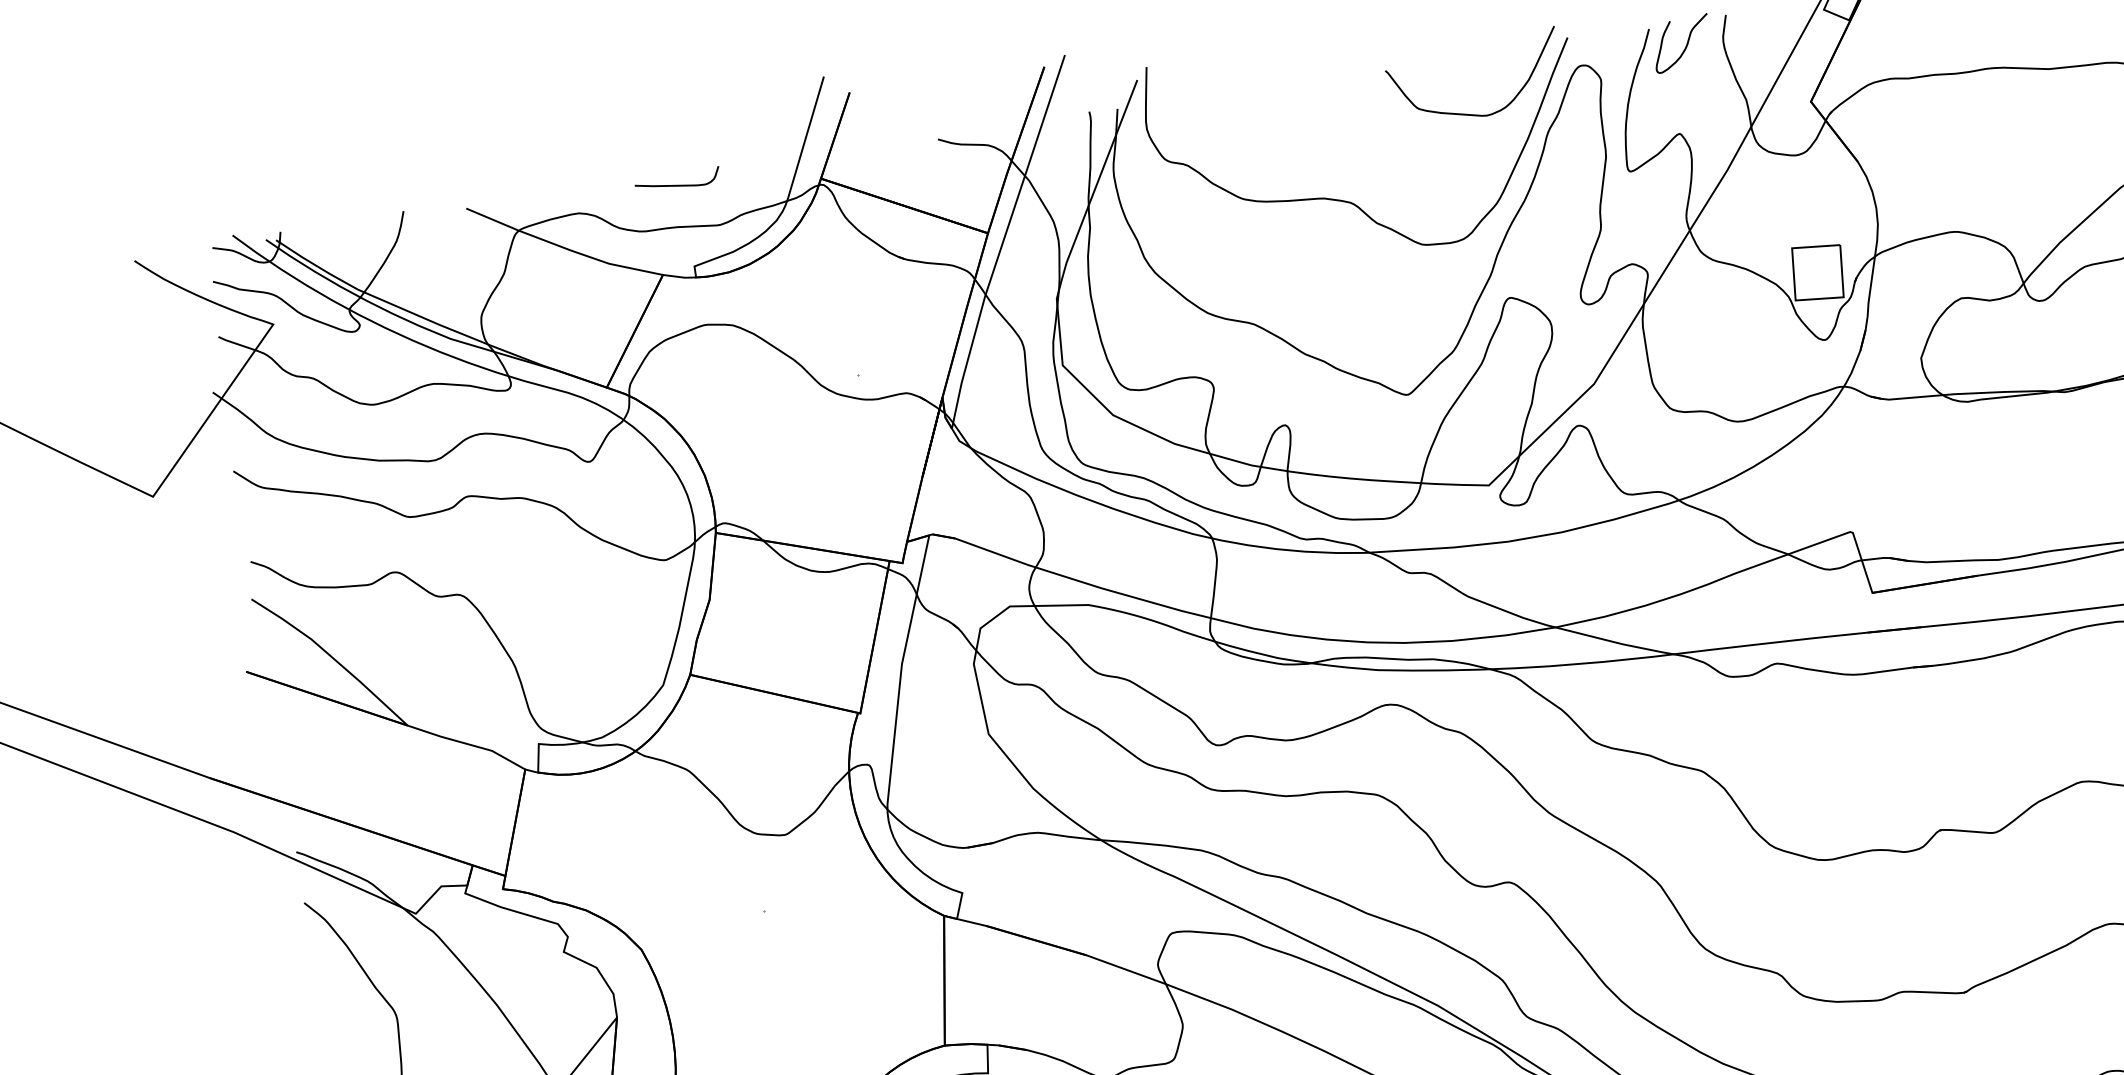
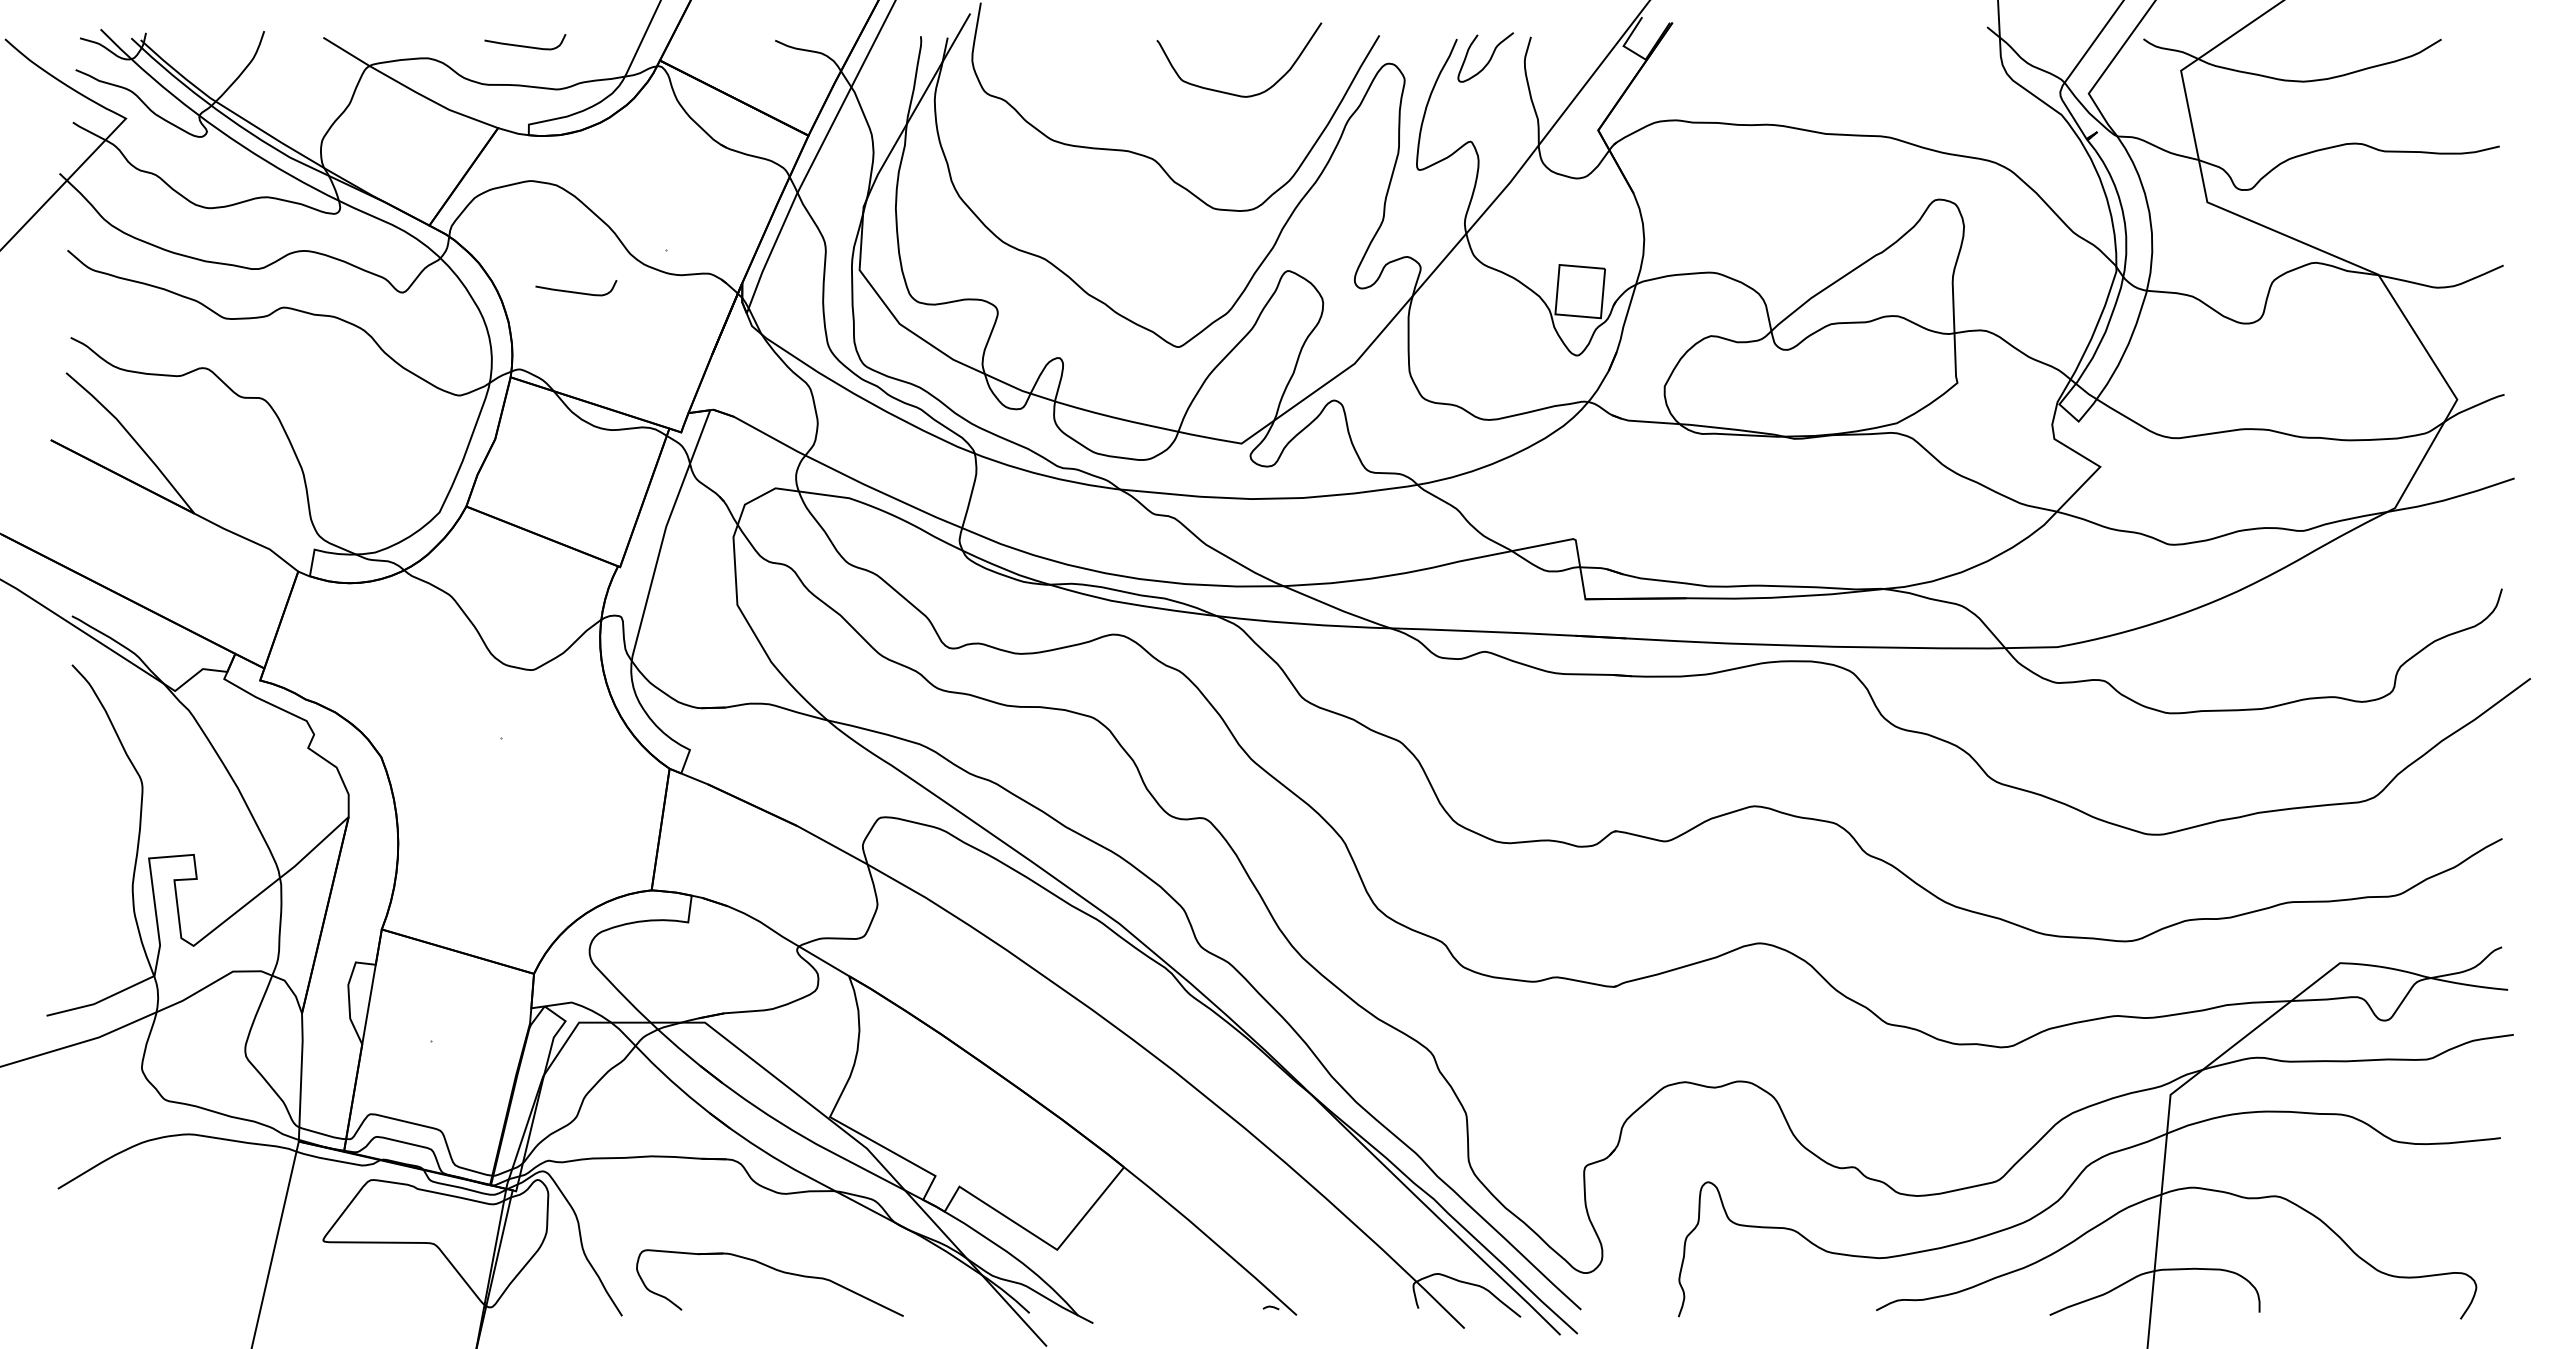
curve: (1469, 113) -> (1229, 92), moved
curve: (770, 432) -> (576, 291), added

